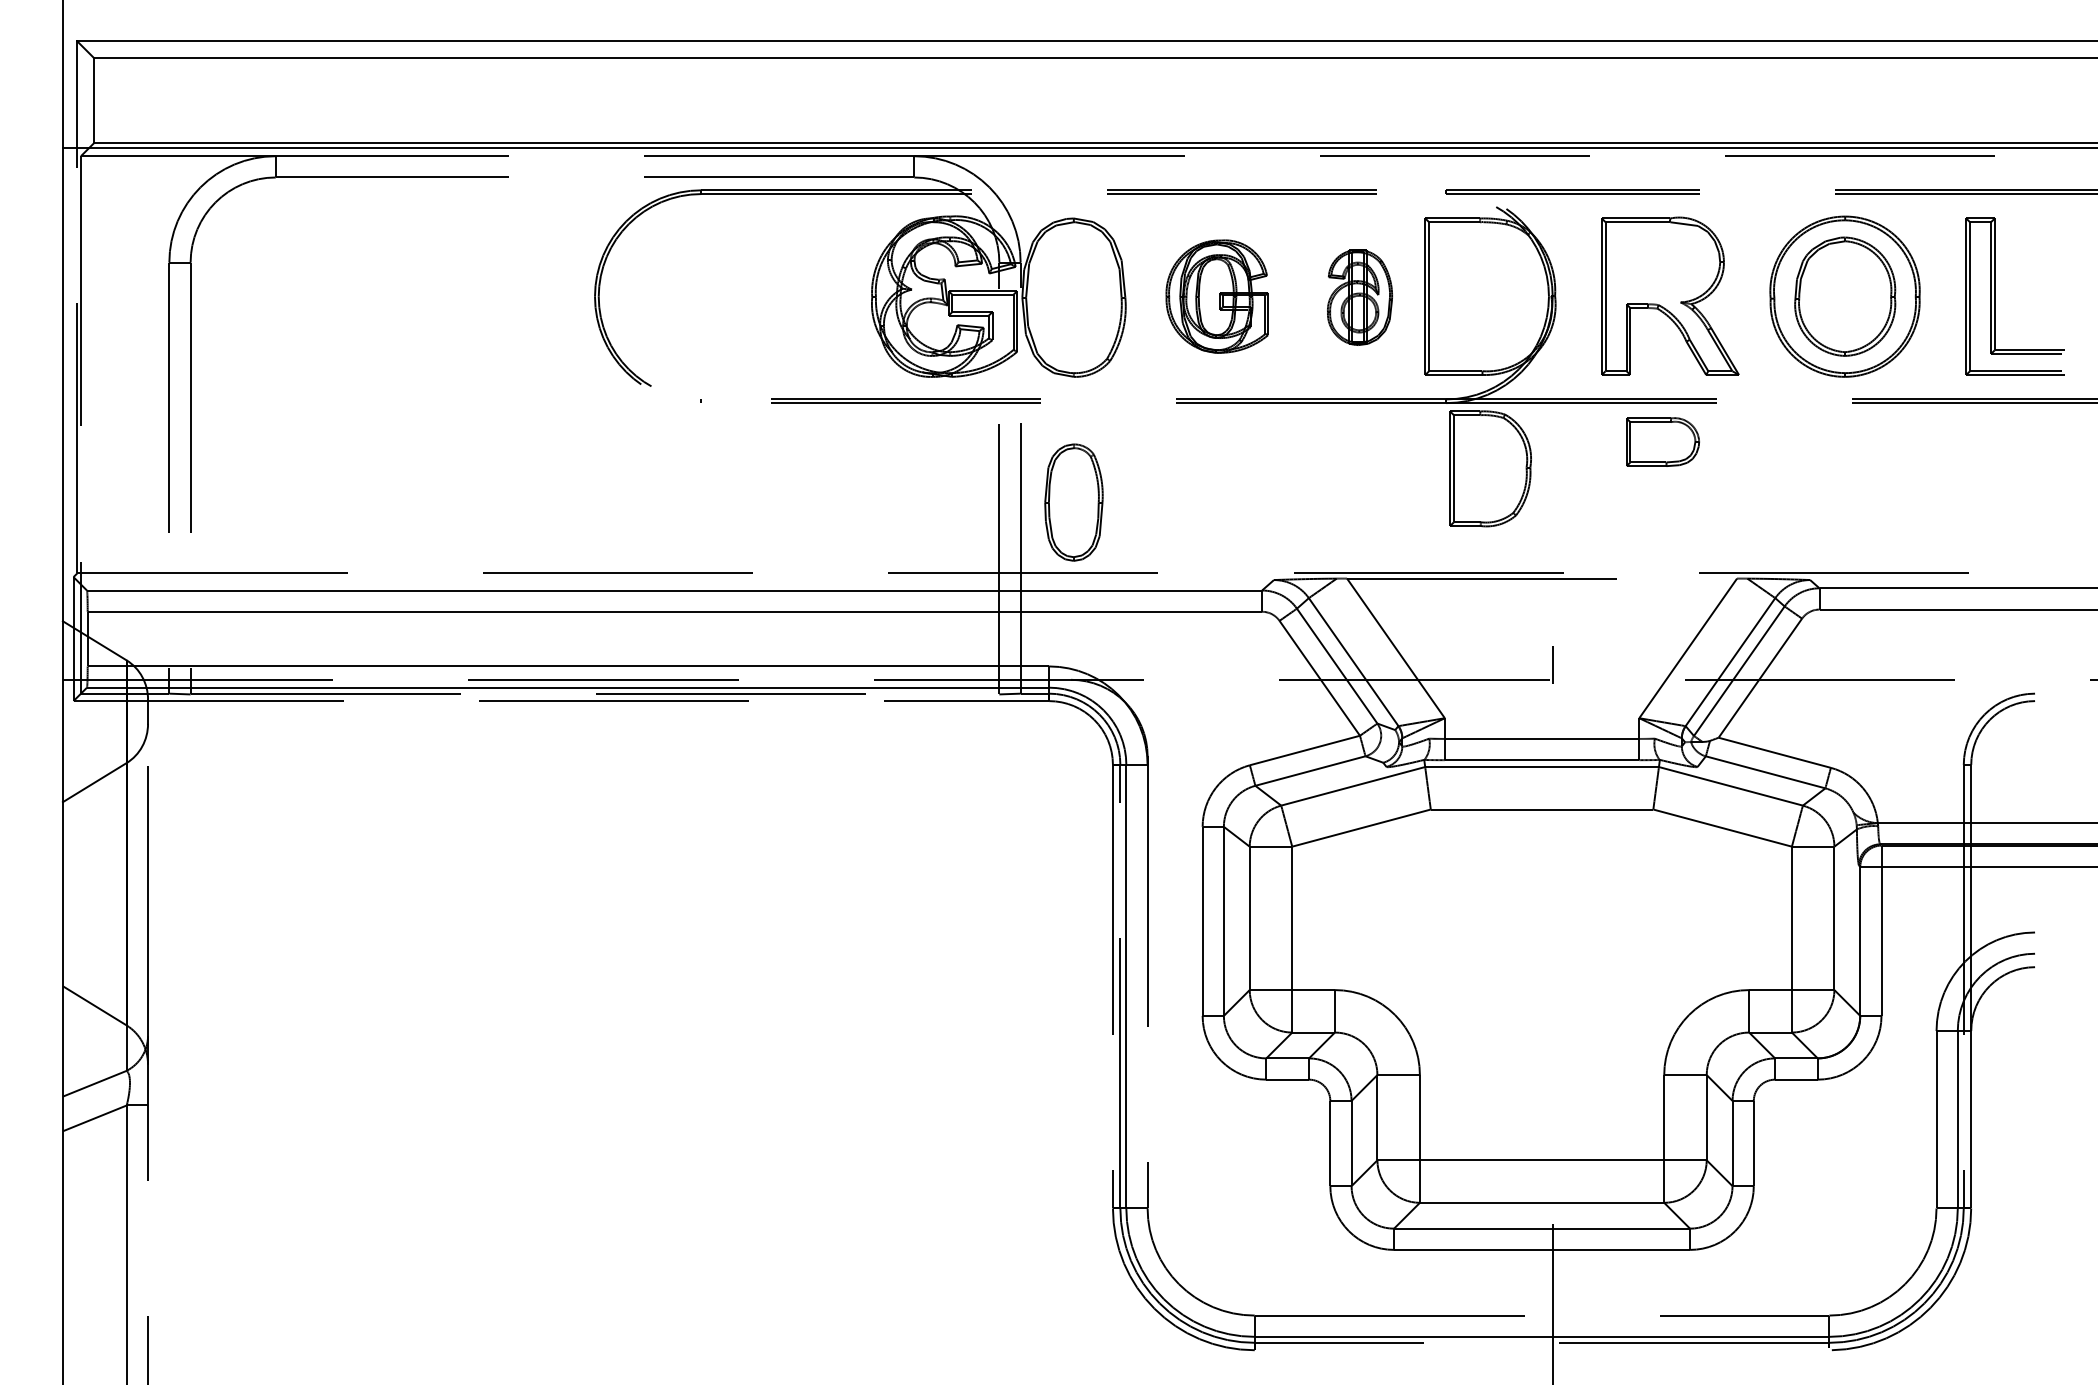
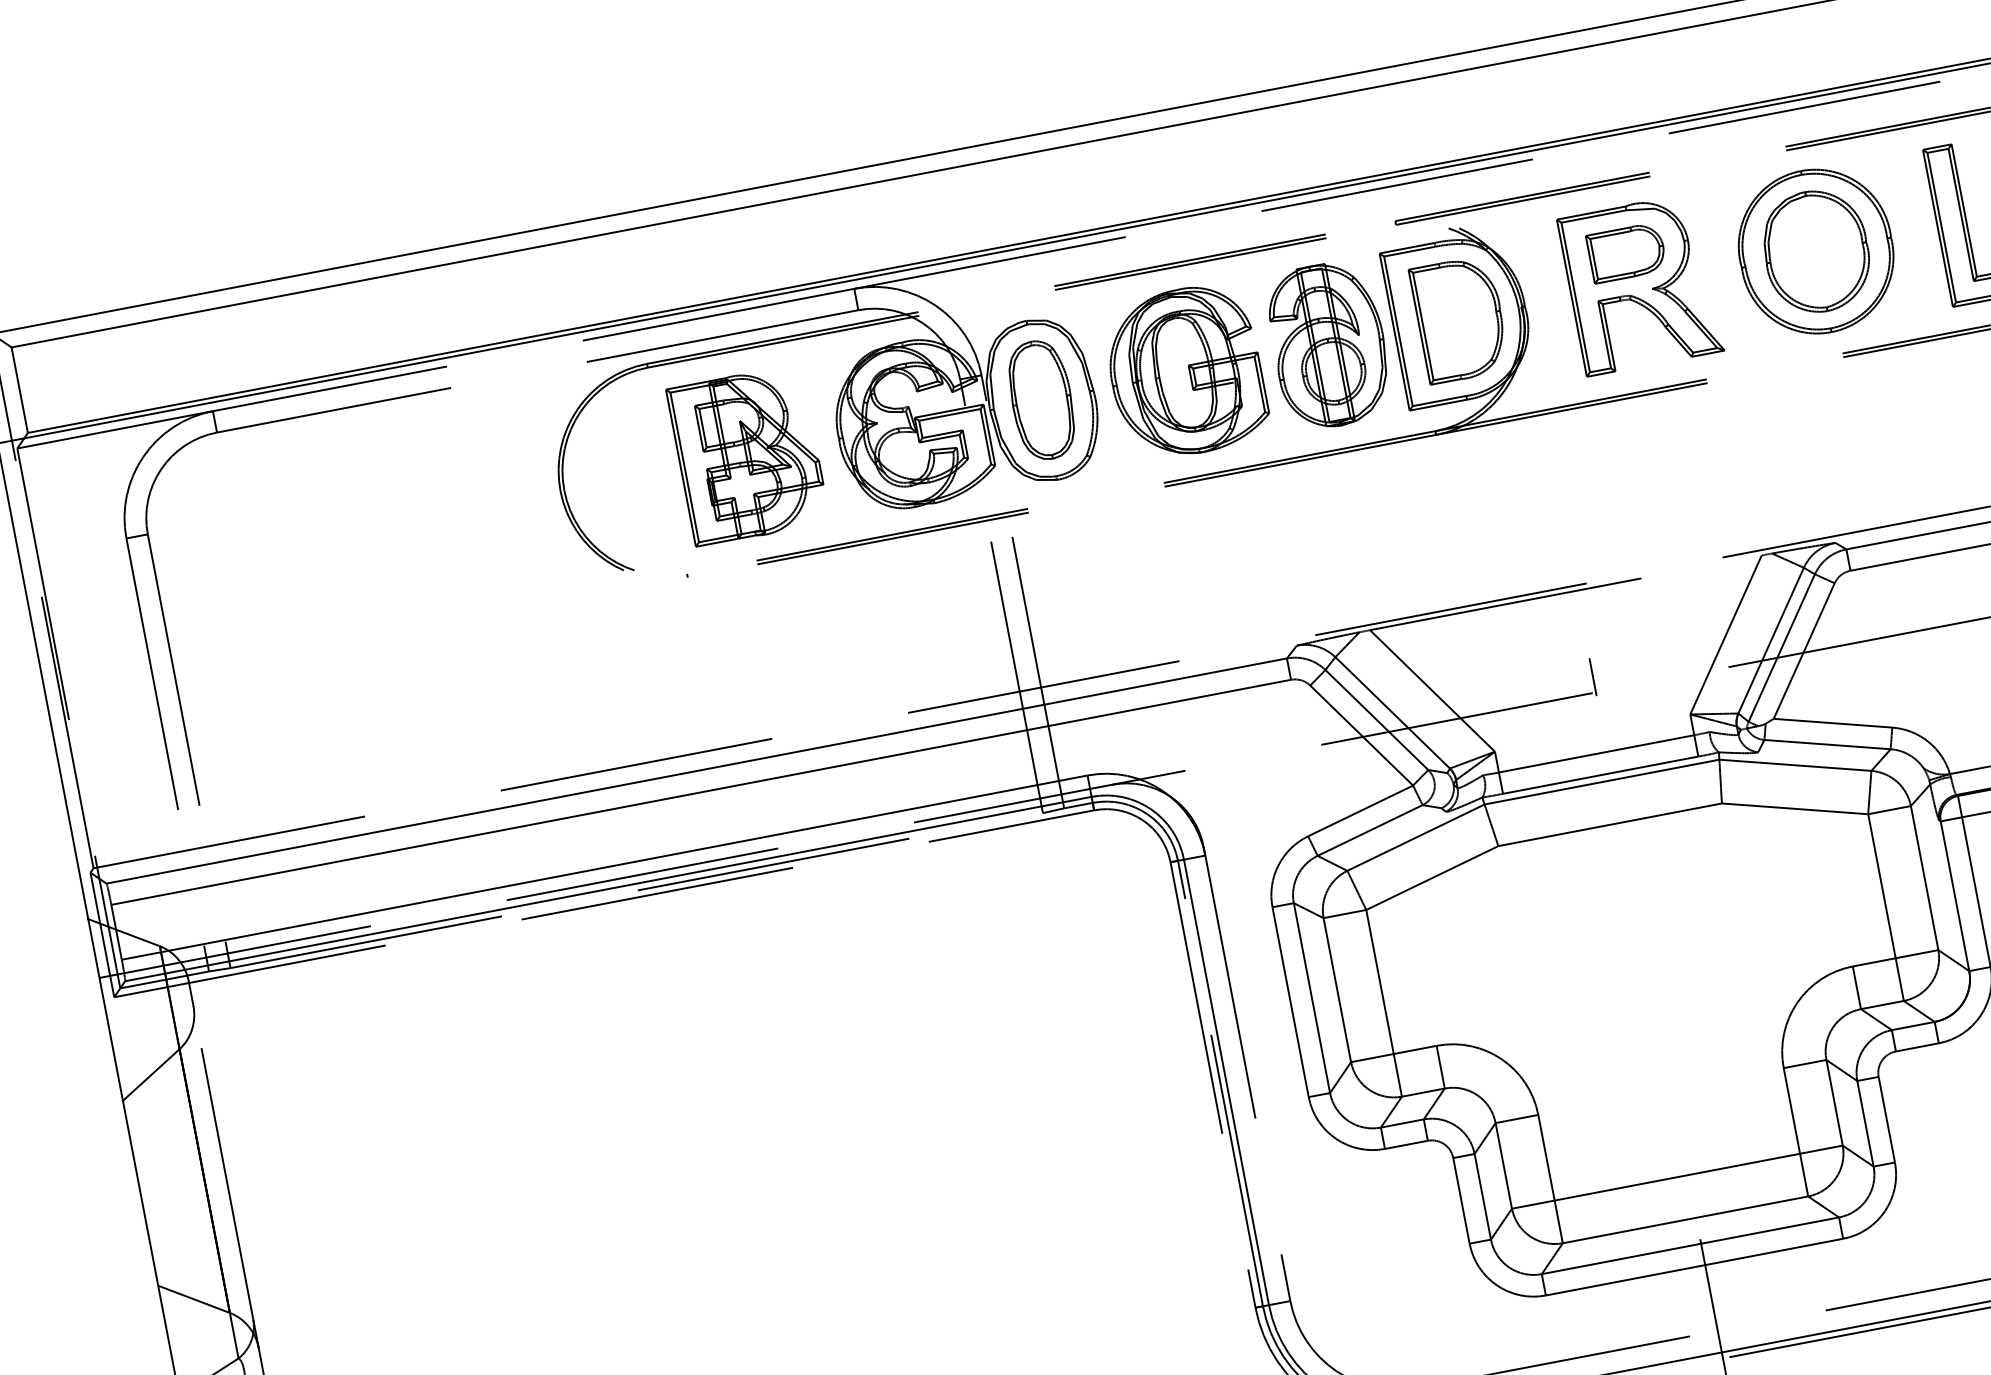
part: (781, 296) -> (747, 455), added
part: (1216, 296) -> (1184, 371), size x1.43
part: (1359, 297) -> (1328, 345), size x1.67
part: (1662, 441) -> (1626, 252), moved
part: (1490, 468) -> (1460, 319), moved
part: (1073, 502) -> (1041, 400), moved

